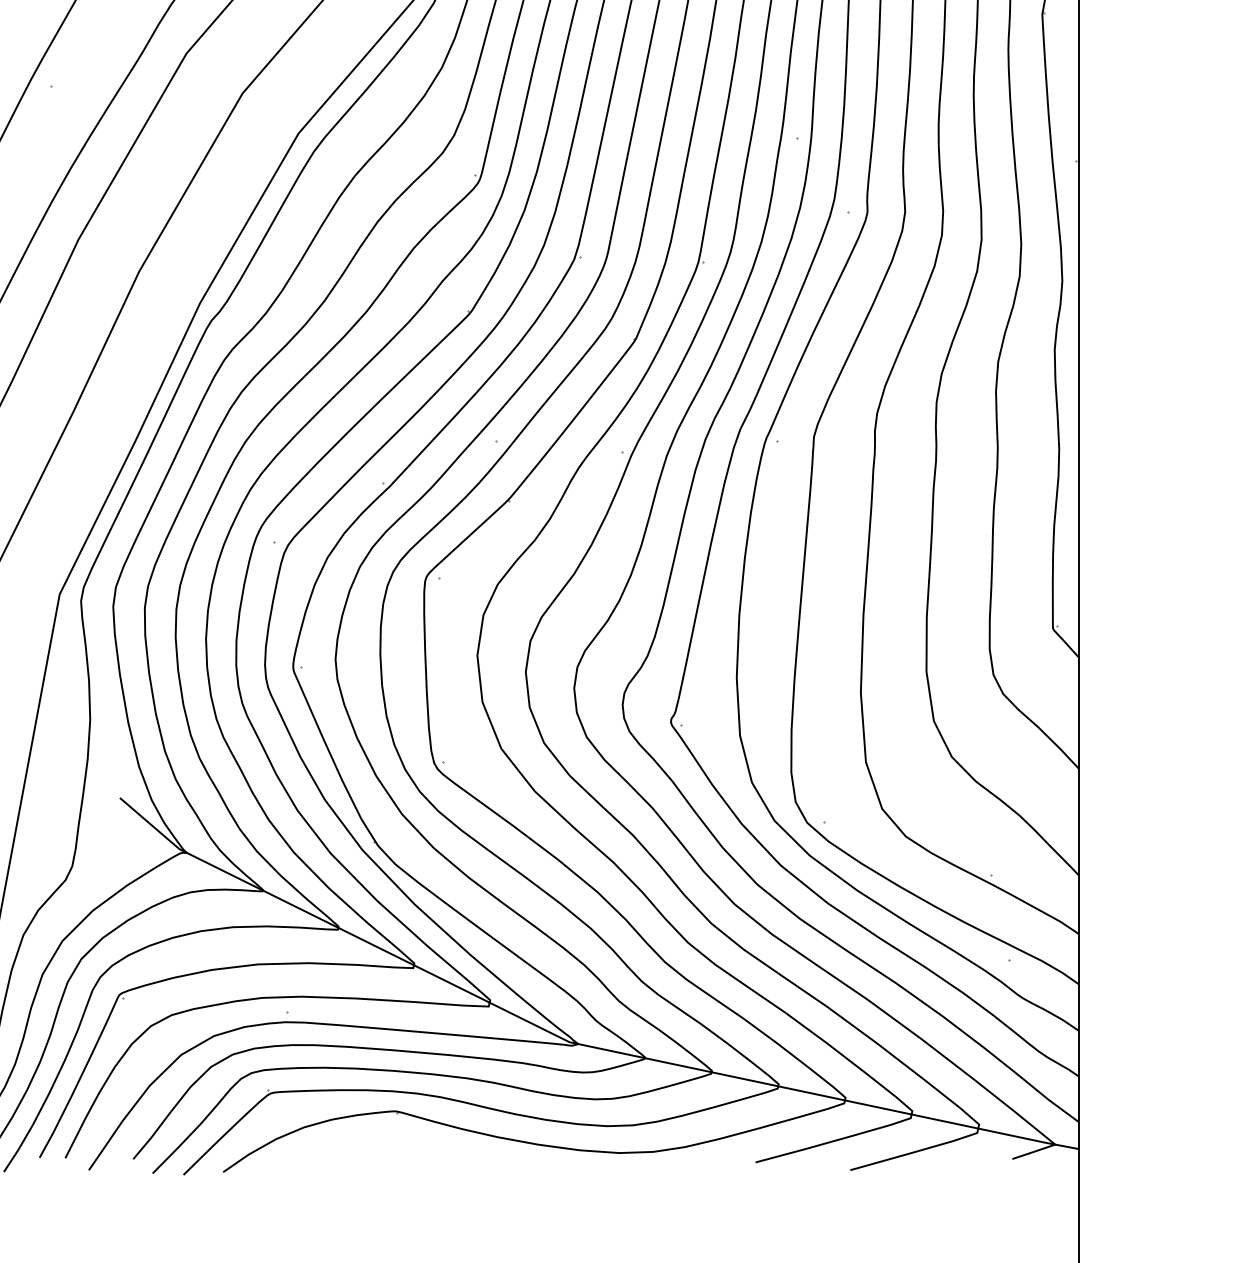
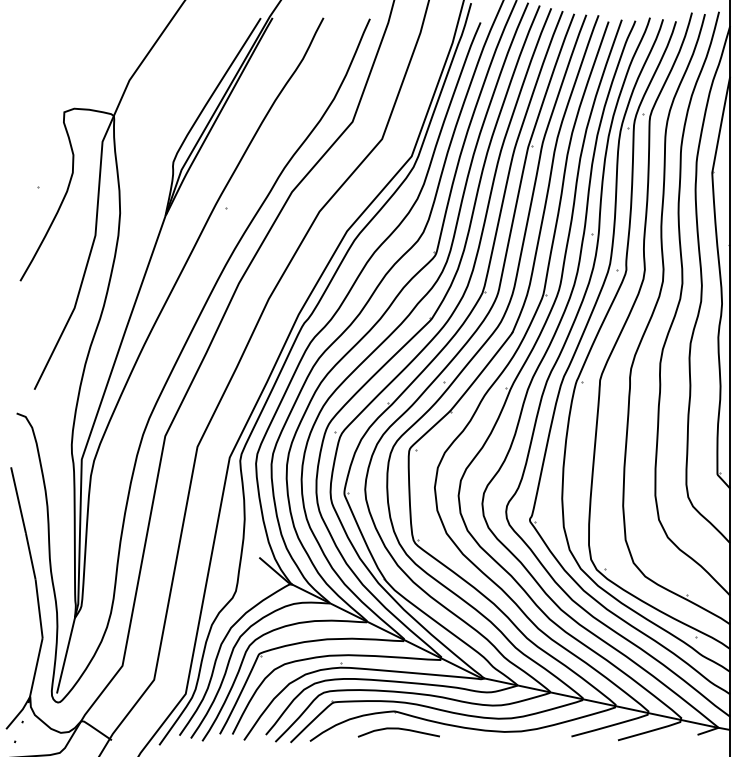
curve: (403, 1148) -> (398, 729), added

